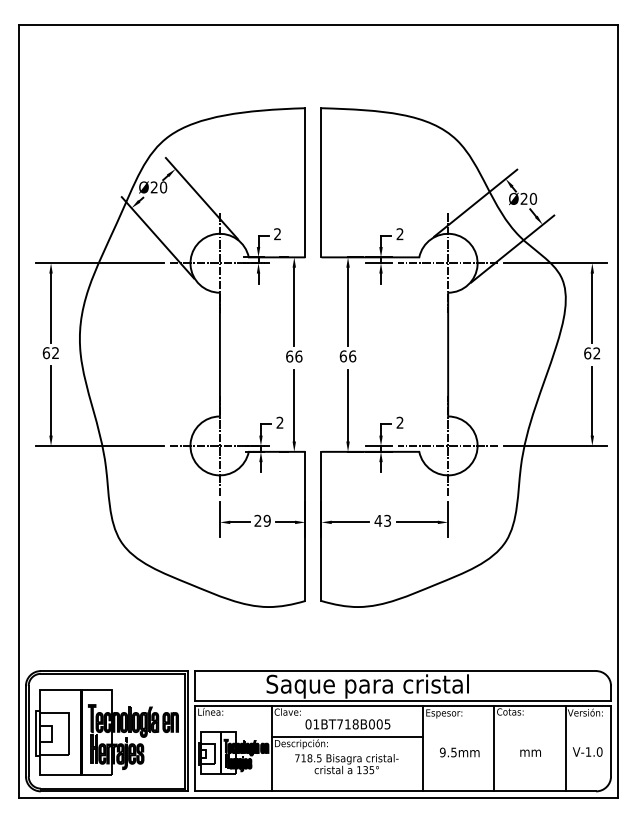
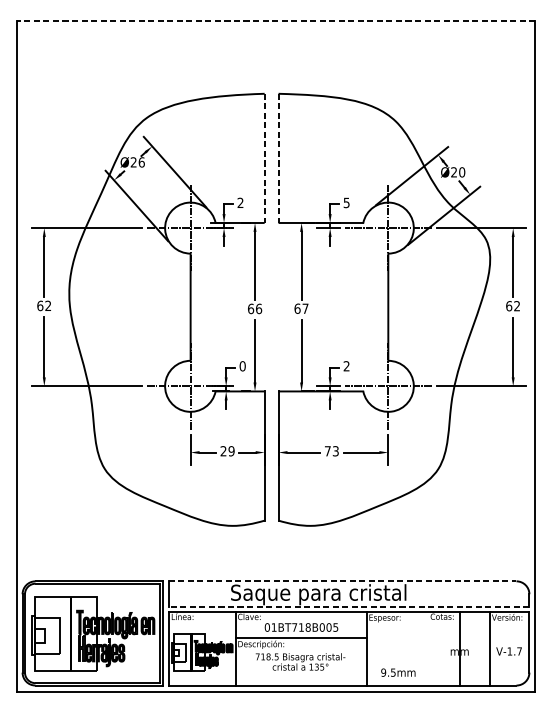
line: (317, 24) -> (275, 21), solid -> dashed
line: (305, 182) -> (264, 158), solid -> dashed
line: (321, 182) -> (278, 158), solid -> dashed
text: (163, 186) -> (141, 161), Ø20 -> Ø26
text: (399, 234) -> (346, 203), 2 -> 5
text: (352, 356) -> (305, 308), 66 -> 67
text: (279, 422) -> (242, 366), 2 -> 0
text: (378, 520) -> (327, 450), 43 -> 73
line: (395, 671) -> (342, 581), solid -> dashed
line: (402, 700) -> (348, 606), solid -> dashed
line: (494, 748) -> (459, 648), moved
text: (599, 751) -> (519, 651), V-1.0 -> V-1.7
text: (459, 752) -> (398, 672), moved

